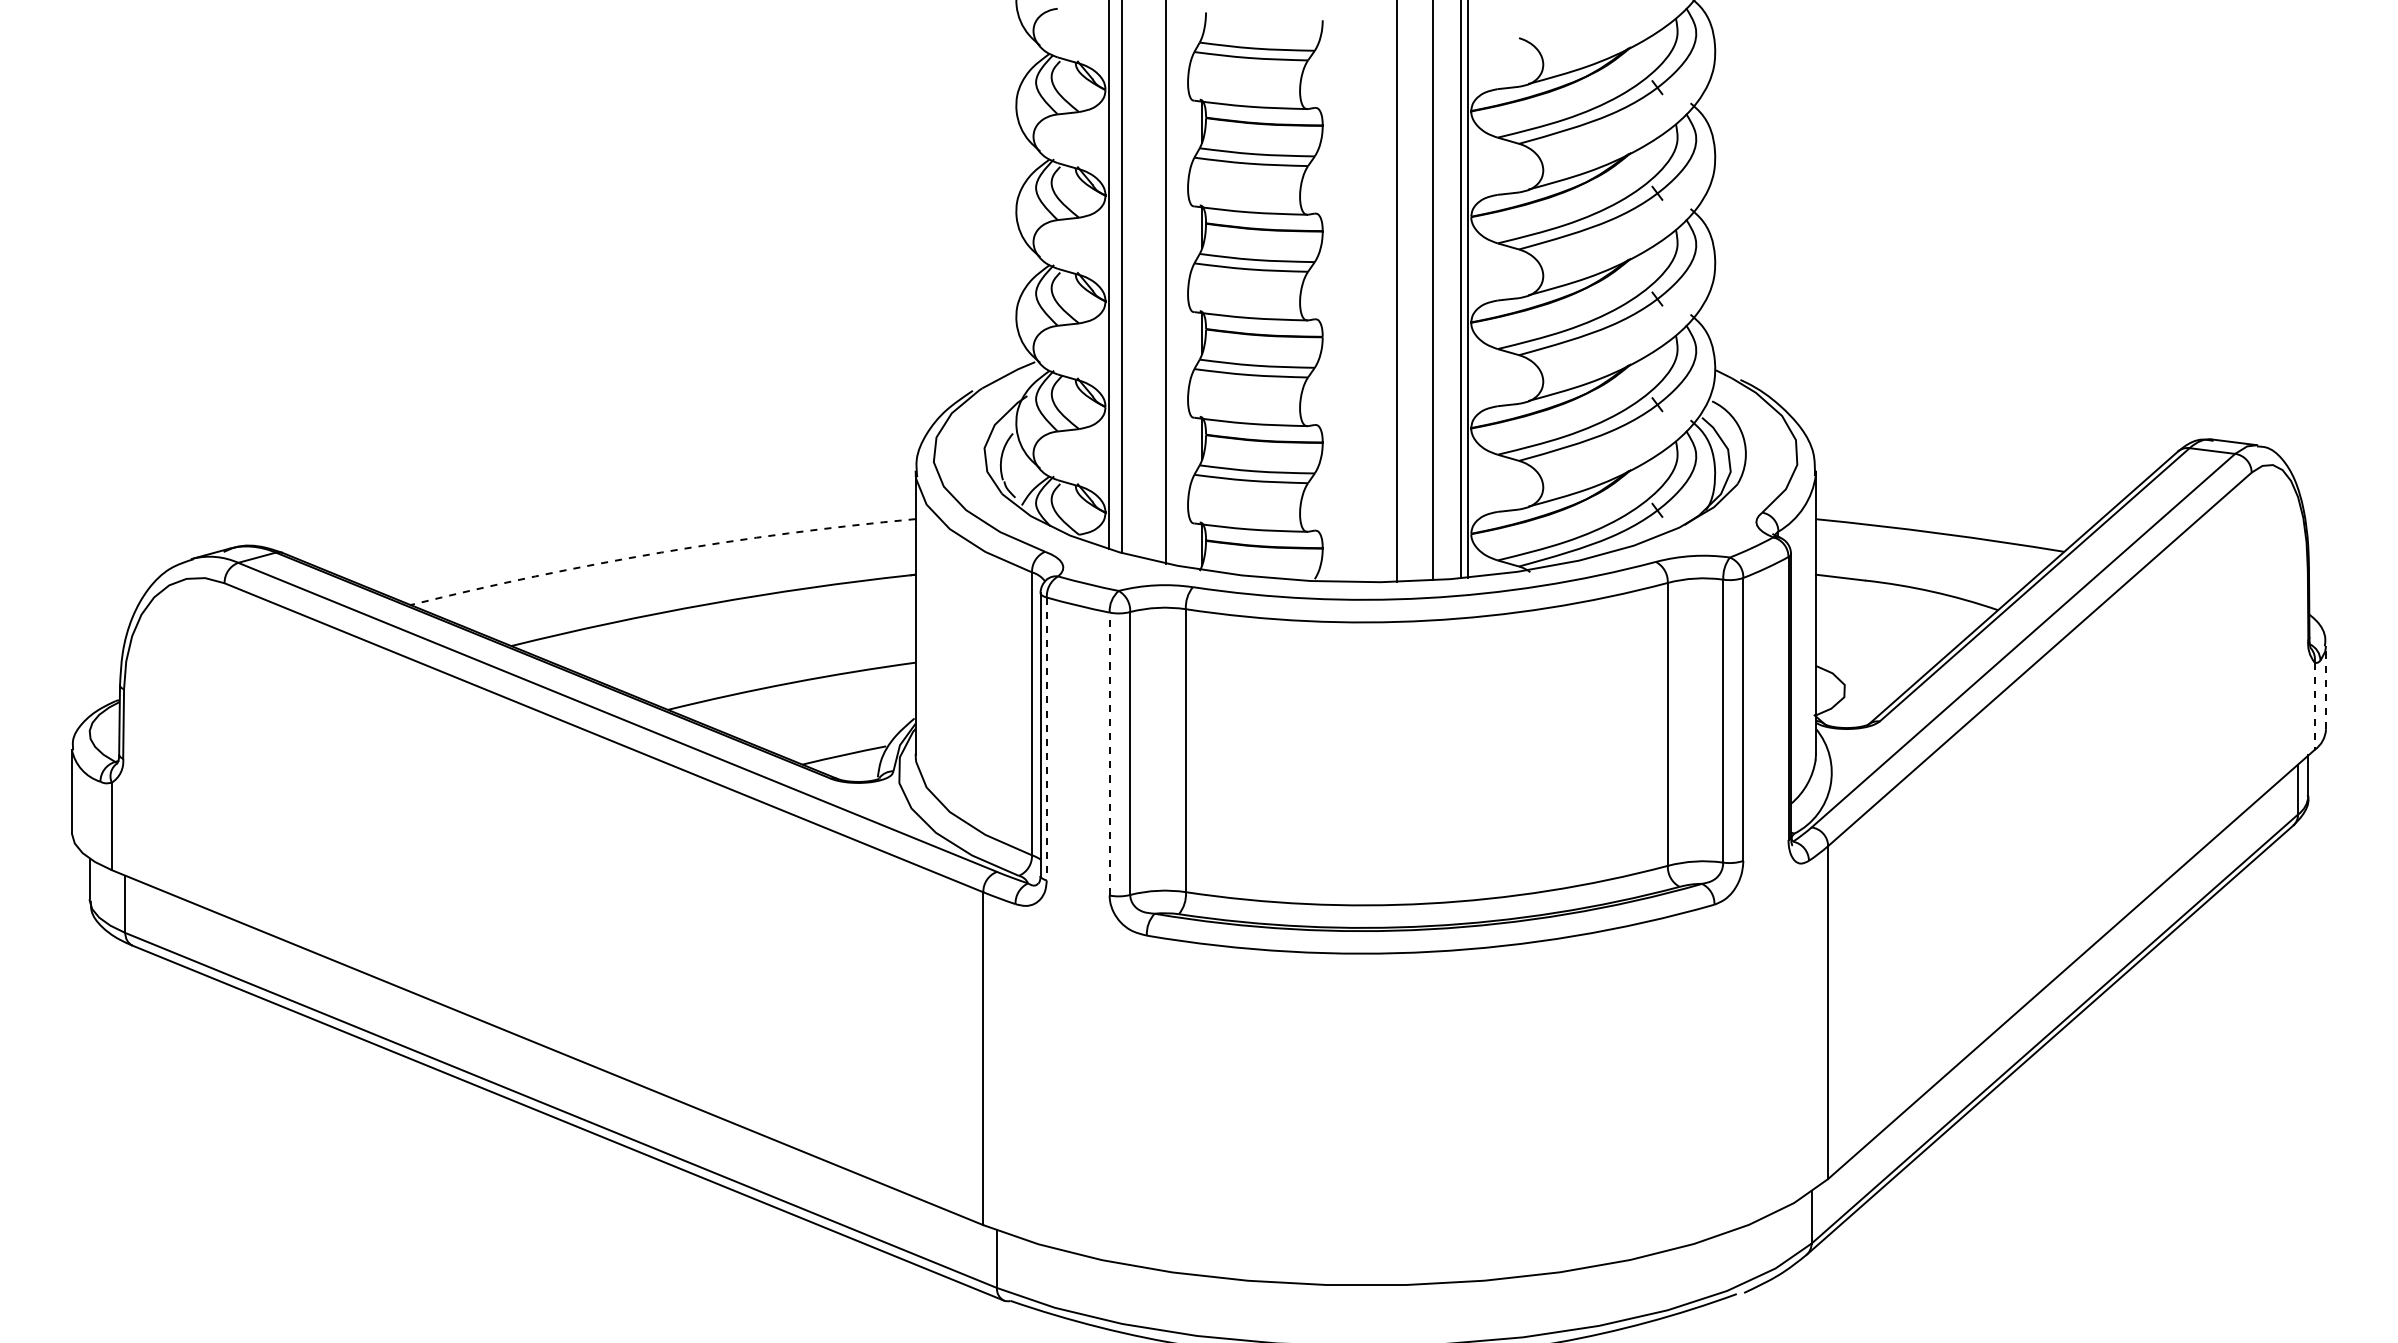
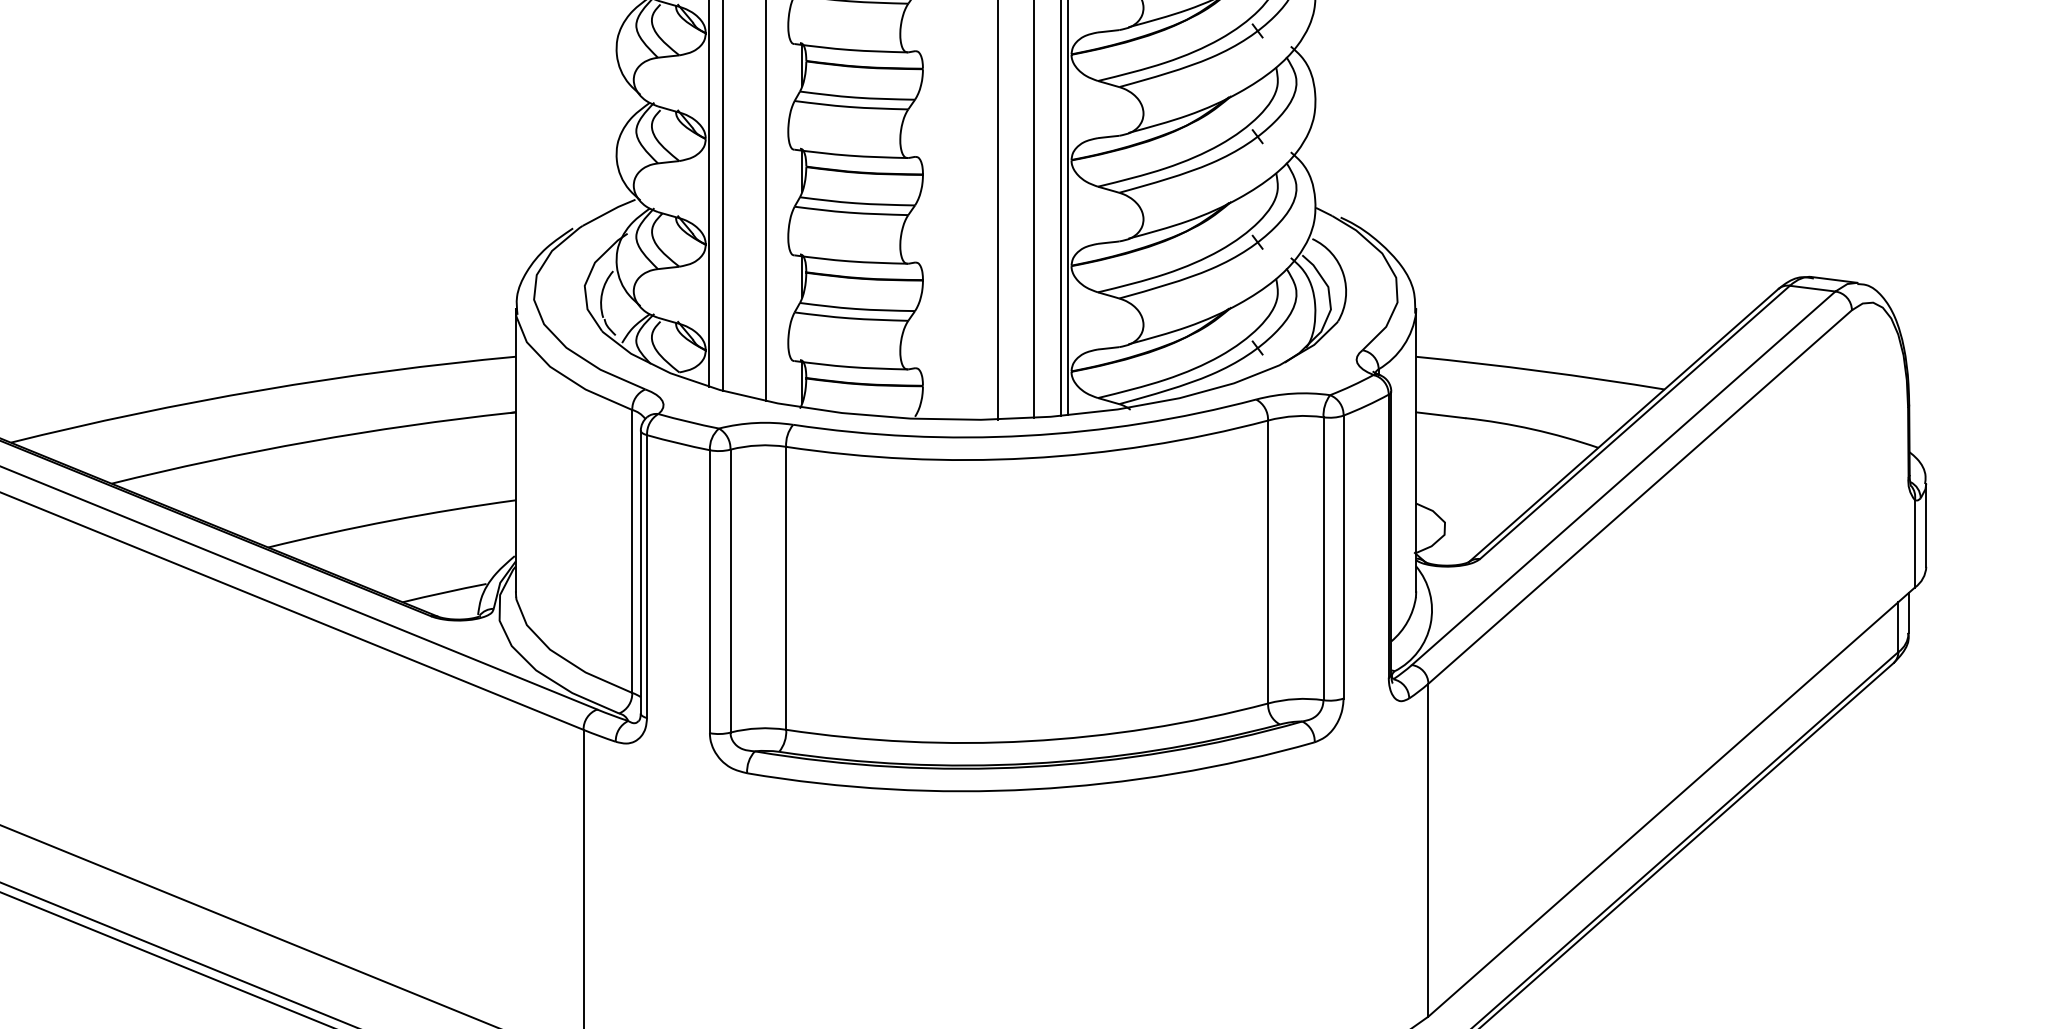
arc: (661, 552) -> (261, 390), dashed -> solid
line: (2326, 687) -> (1926, 525), dashed -> solid
line: (2314, 706) -> (1914, 544), dashed -> solid
line: (1046, 739) -> (646, 577), dashed -> solid
line: (1109, 753) -> (709, 591), dashed -> solid

